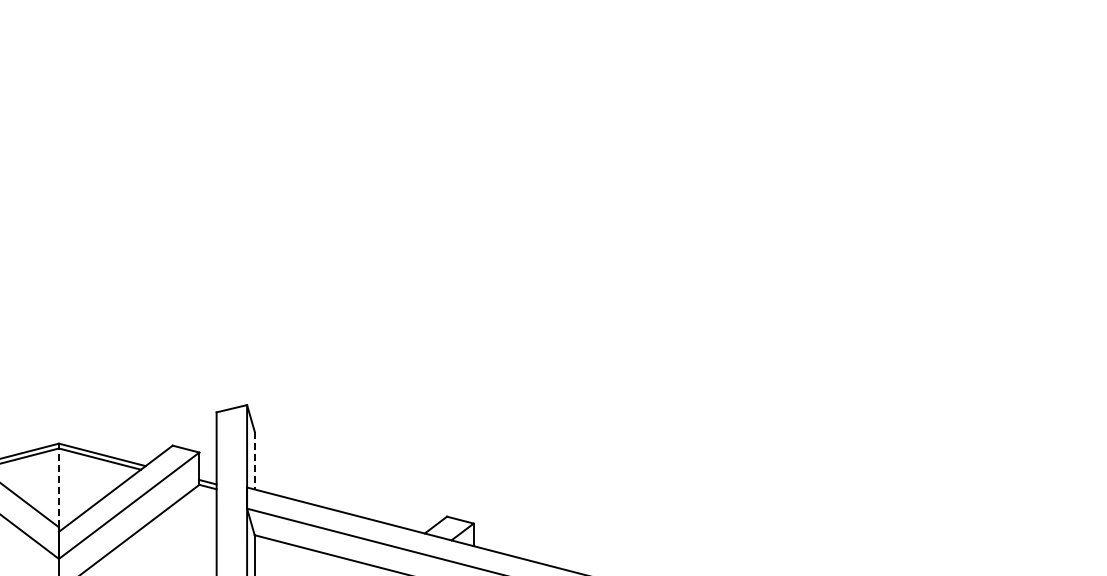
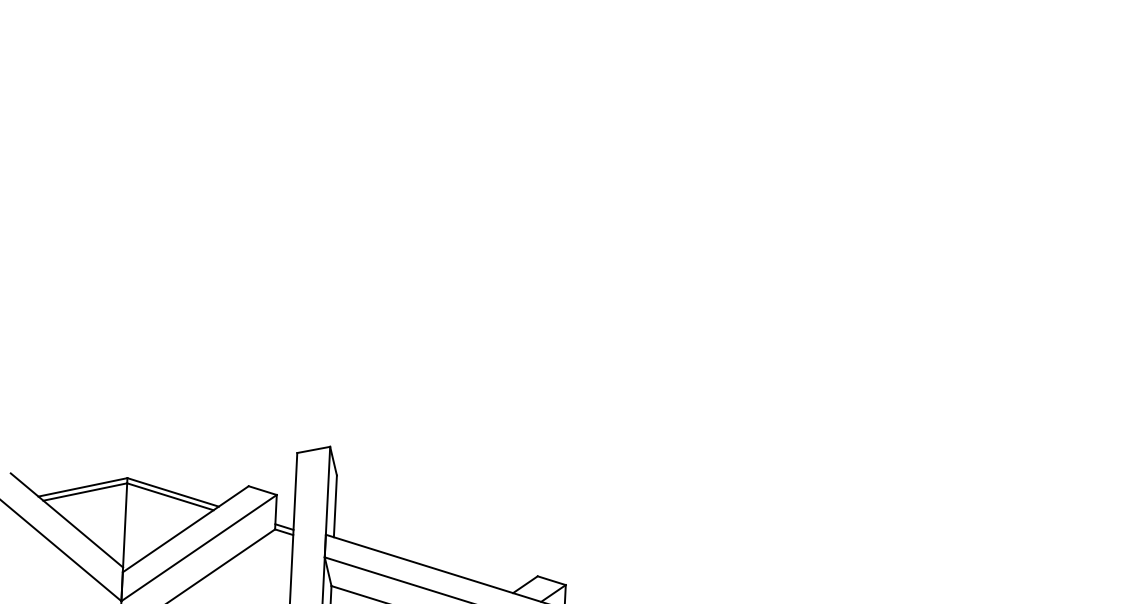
line: (254, 460) -> (335, 506), dashed -> solid
line: (58, 487) -> (124, 524), dashed -> solid

